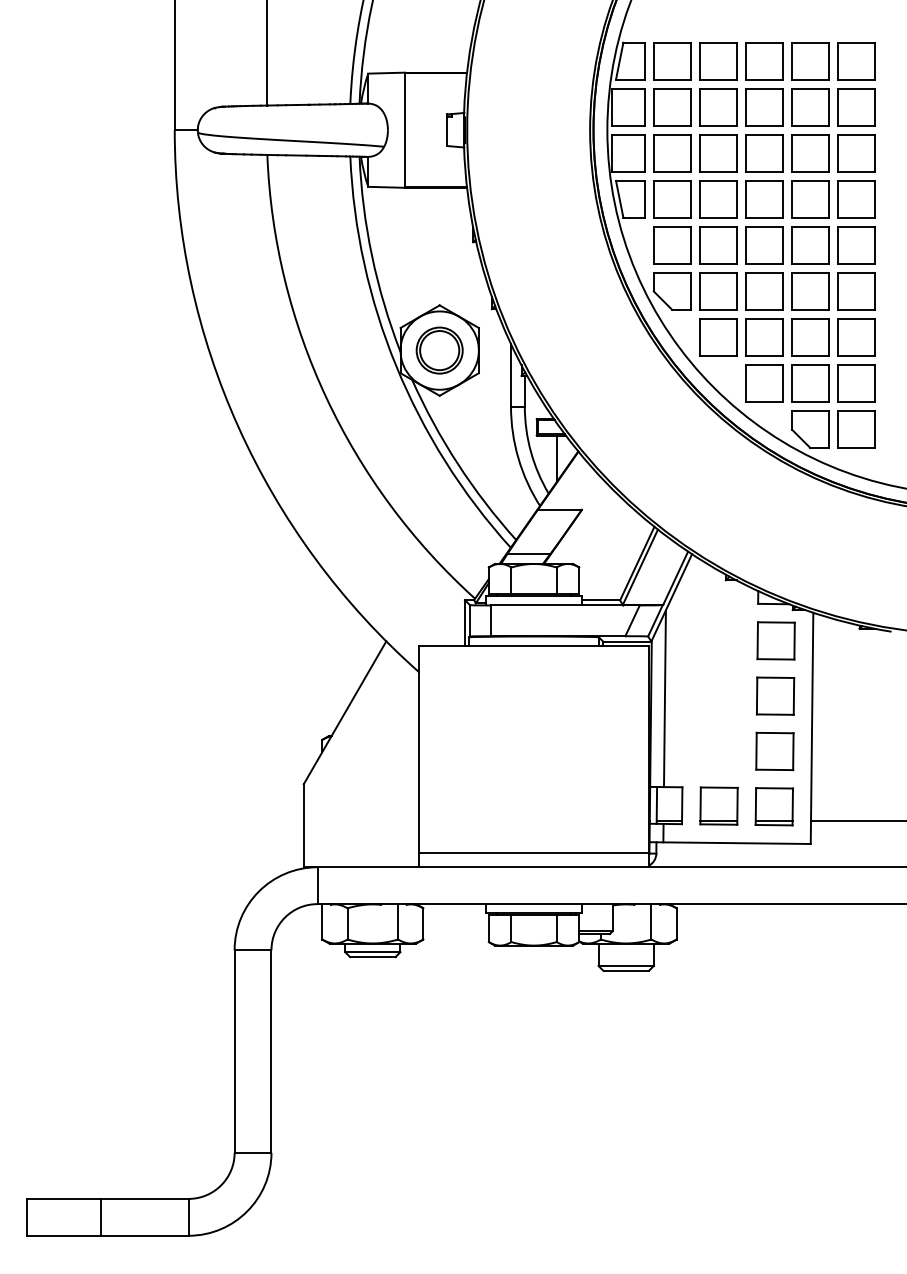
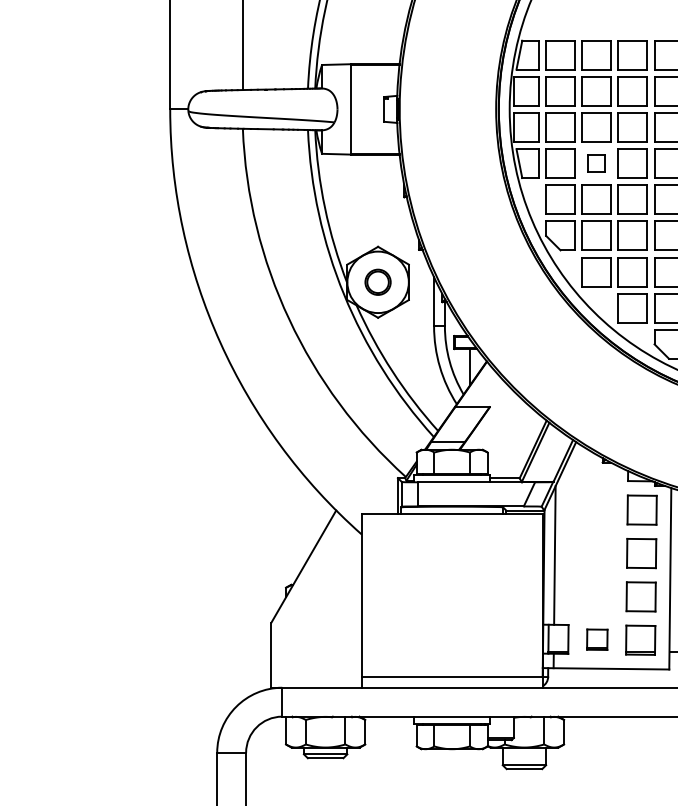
part: (718, 199) -> (596, 163), size x0.6
part: (439, 350) -> (377, 282), size x0.7
part: (718, 805) -> (596, 639), size x0.7

